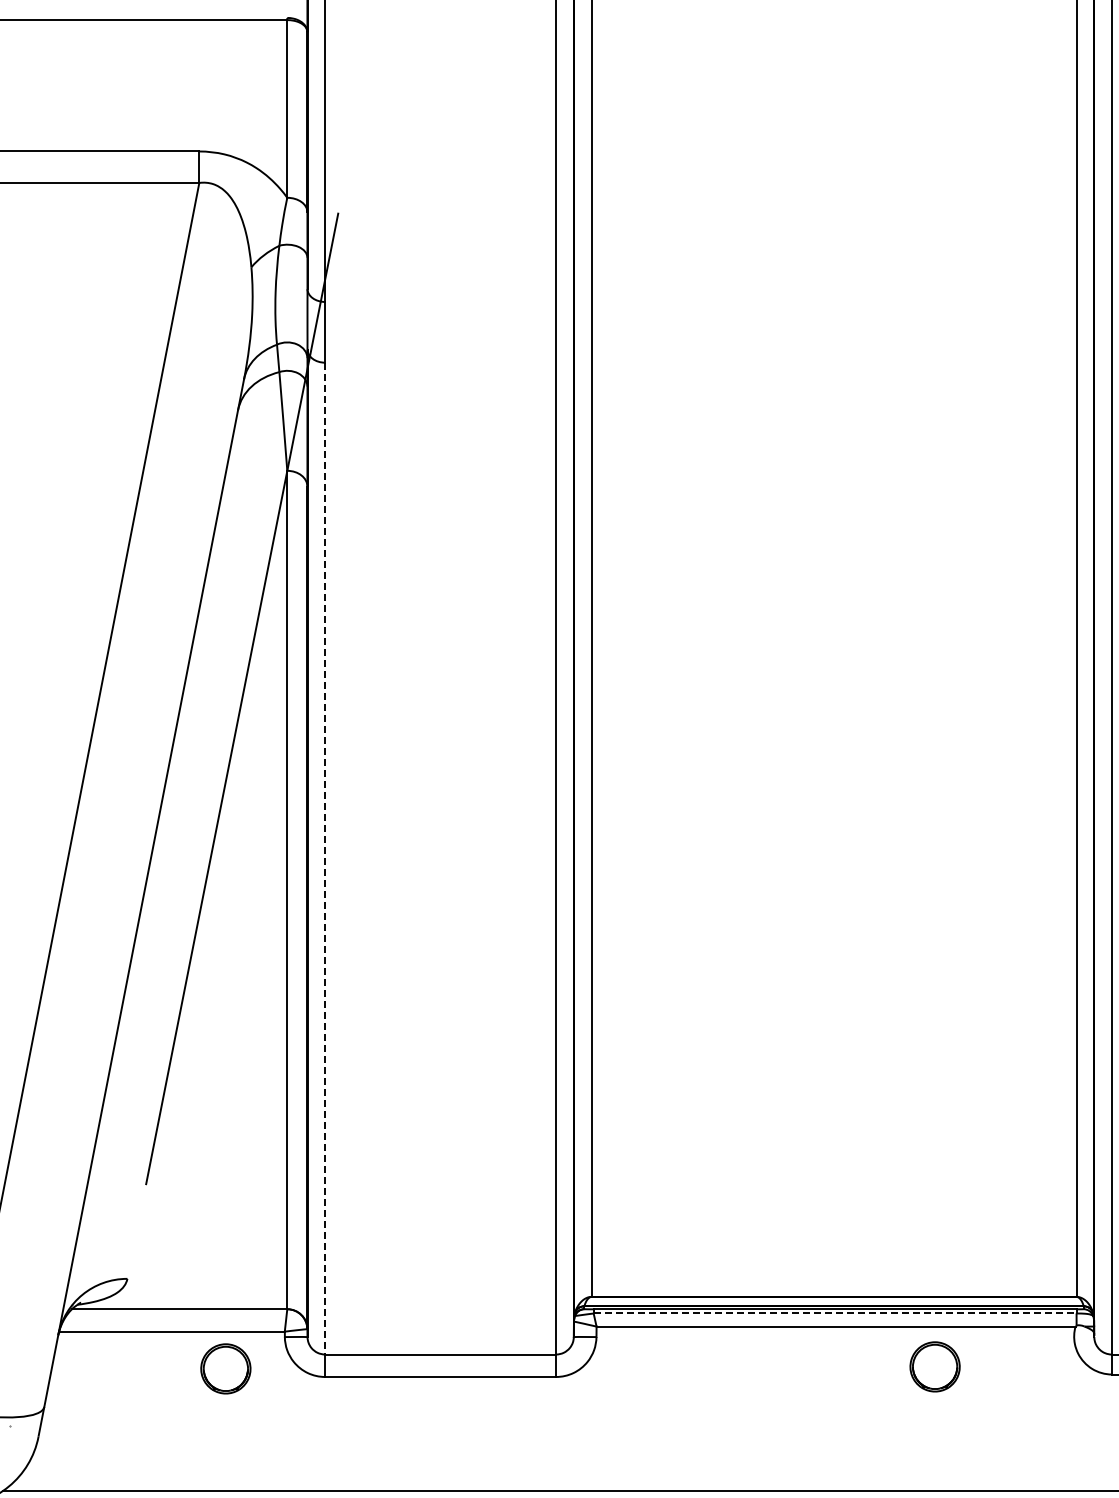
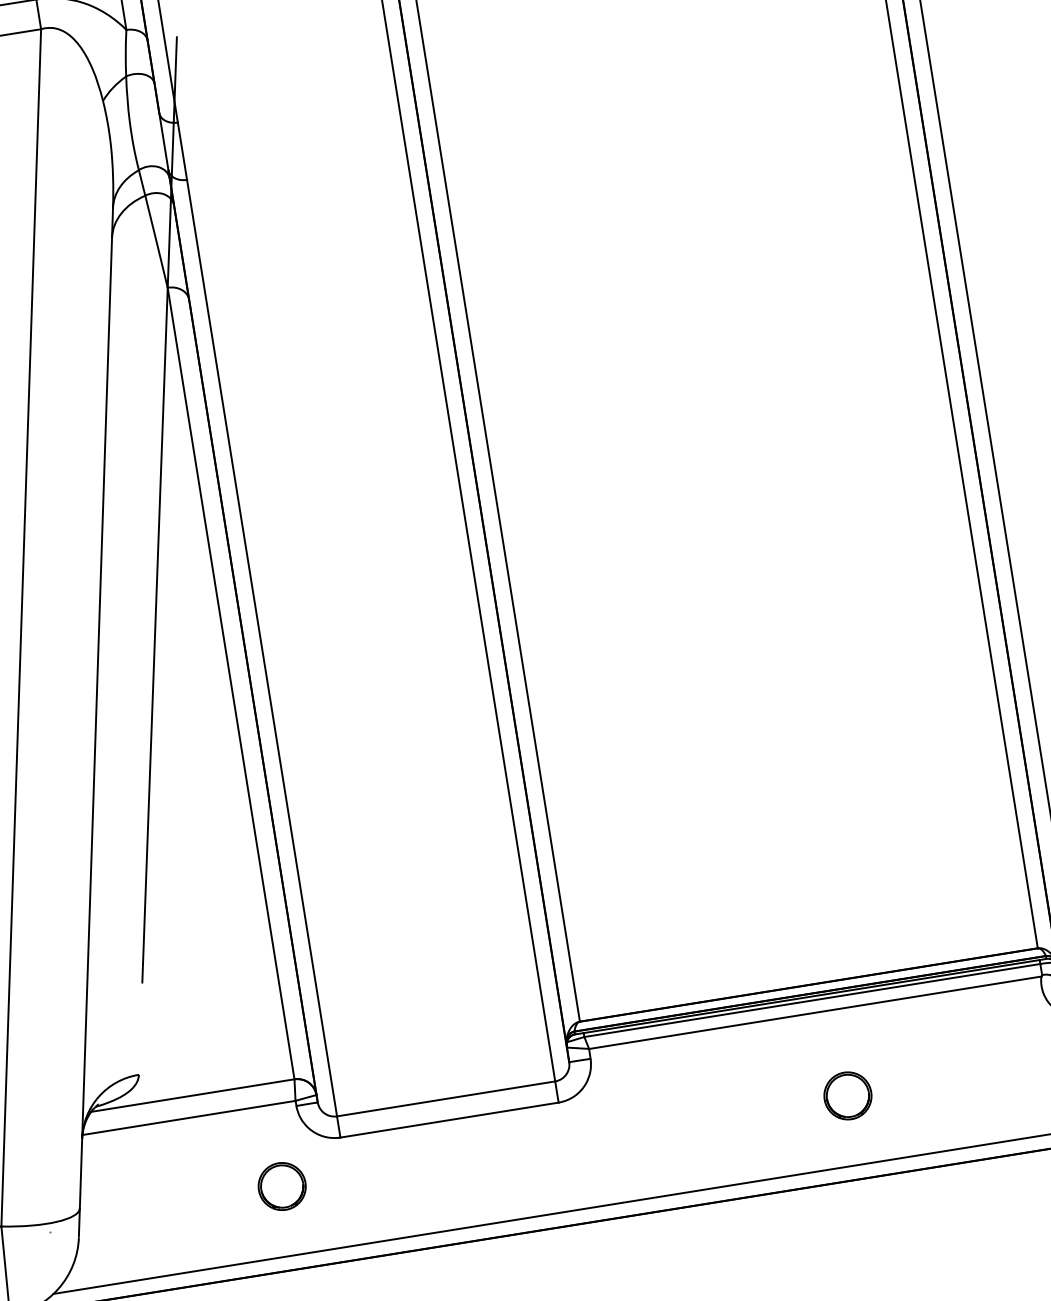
line: (325, 858) -> (262, 647), dashed -> solid
line: (835, 1313) -> (812, 1000), dashed -> solid
part: (934, 1366) -> (847, 1095), moved
part: (225, 1368) -> (281, 1186), moved

